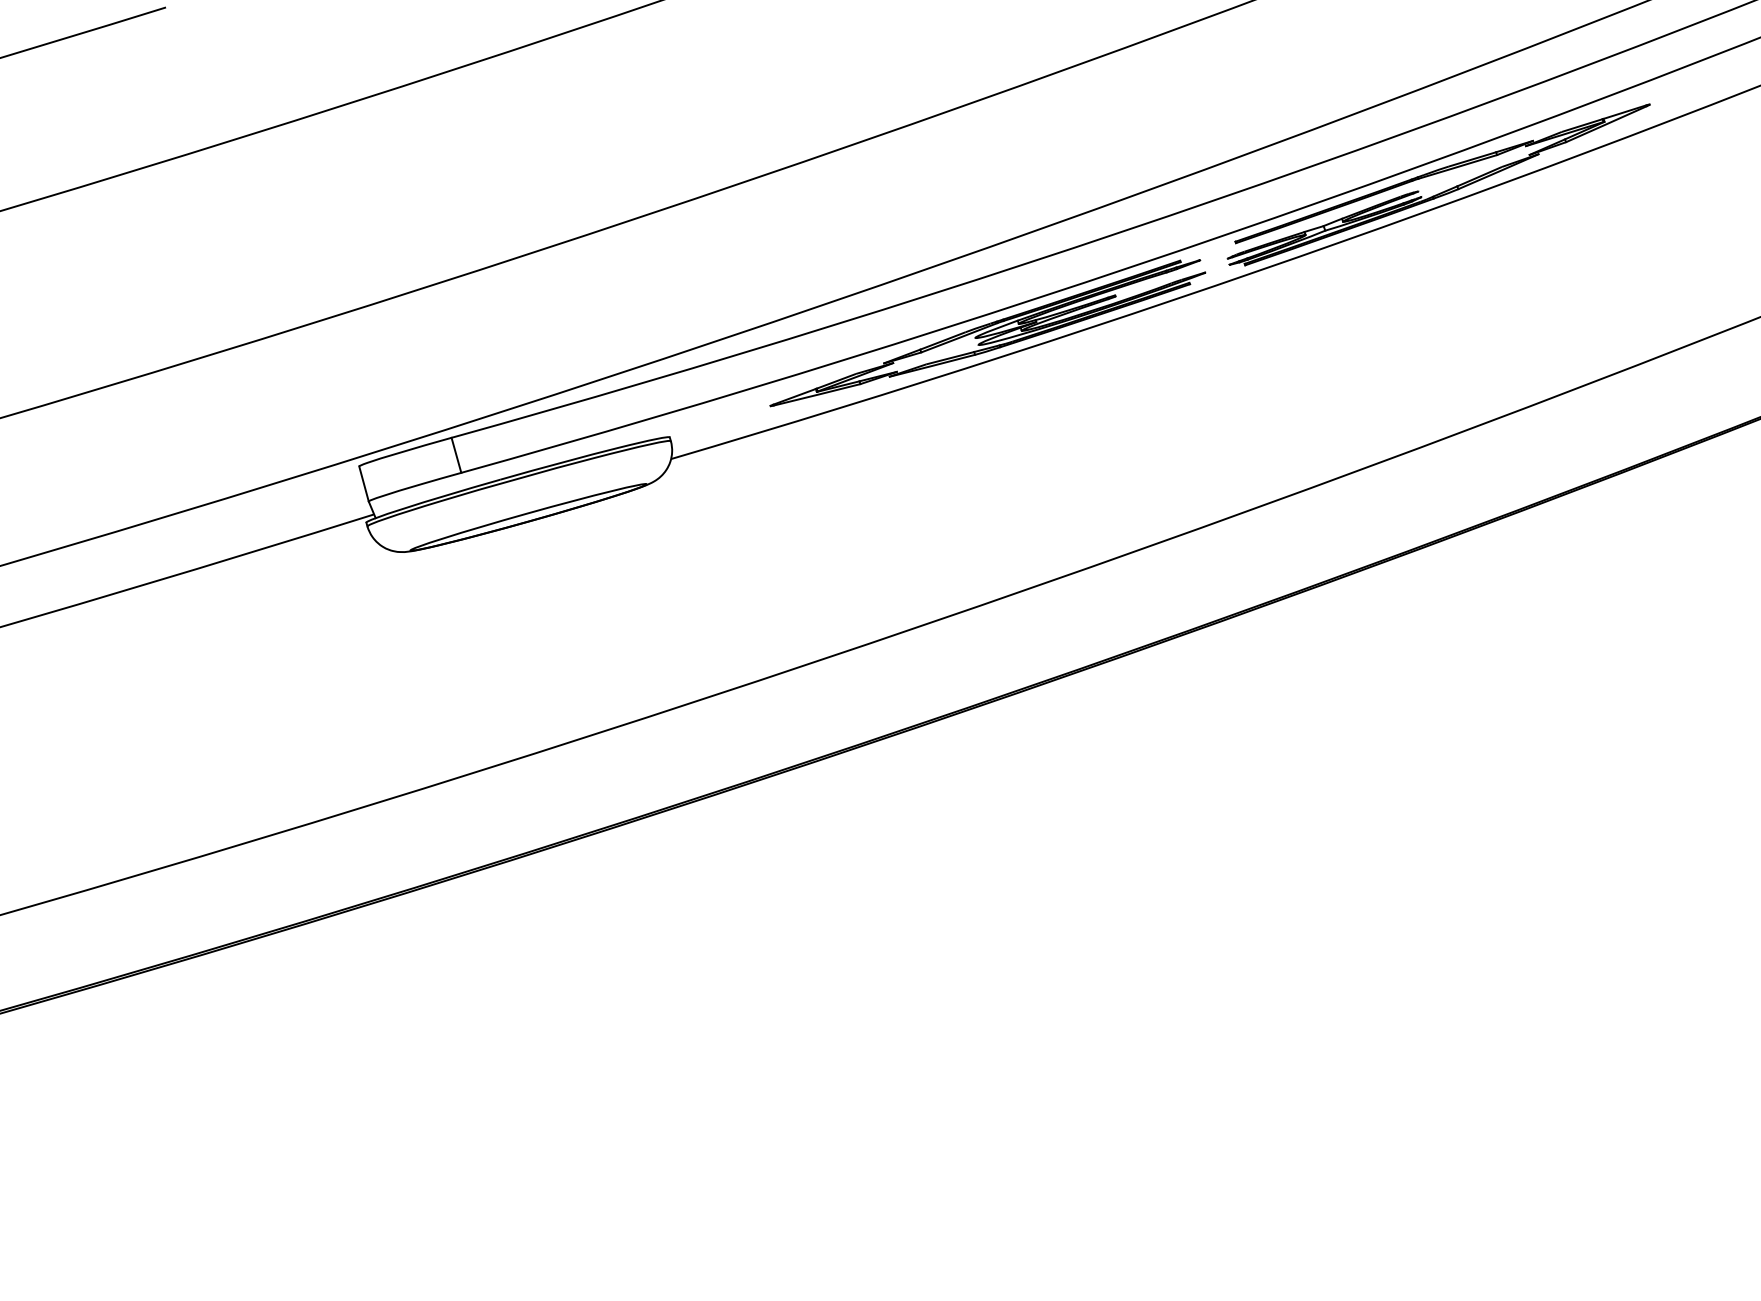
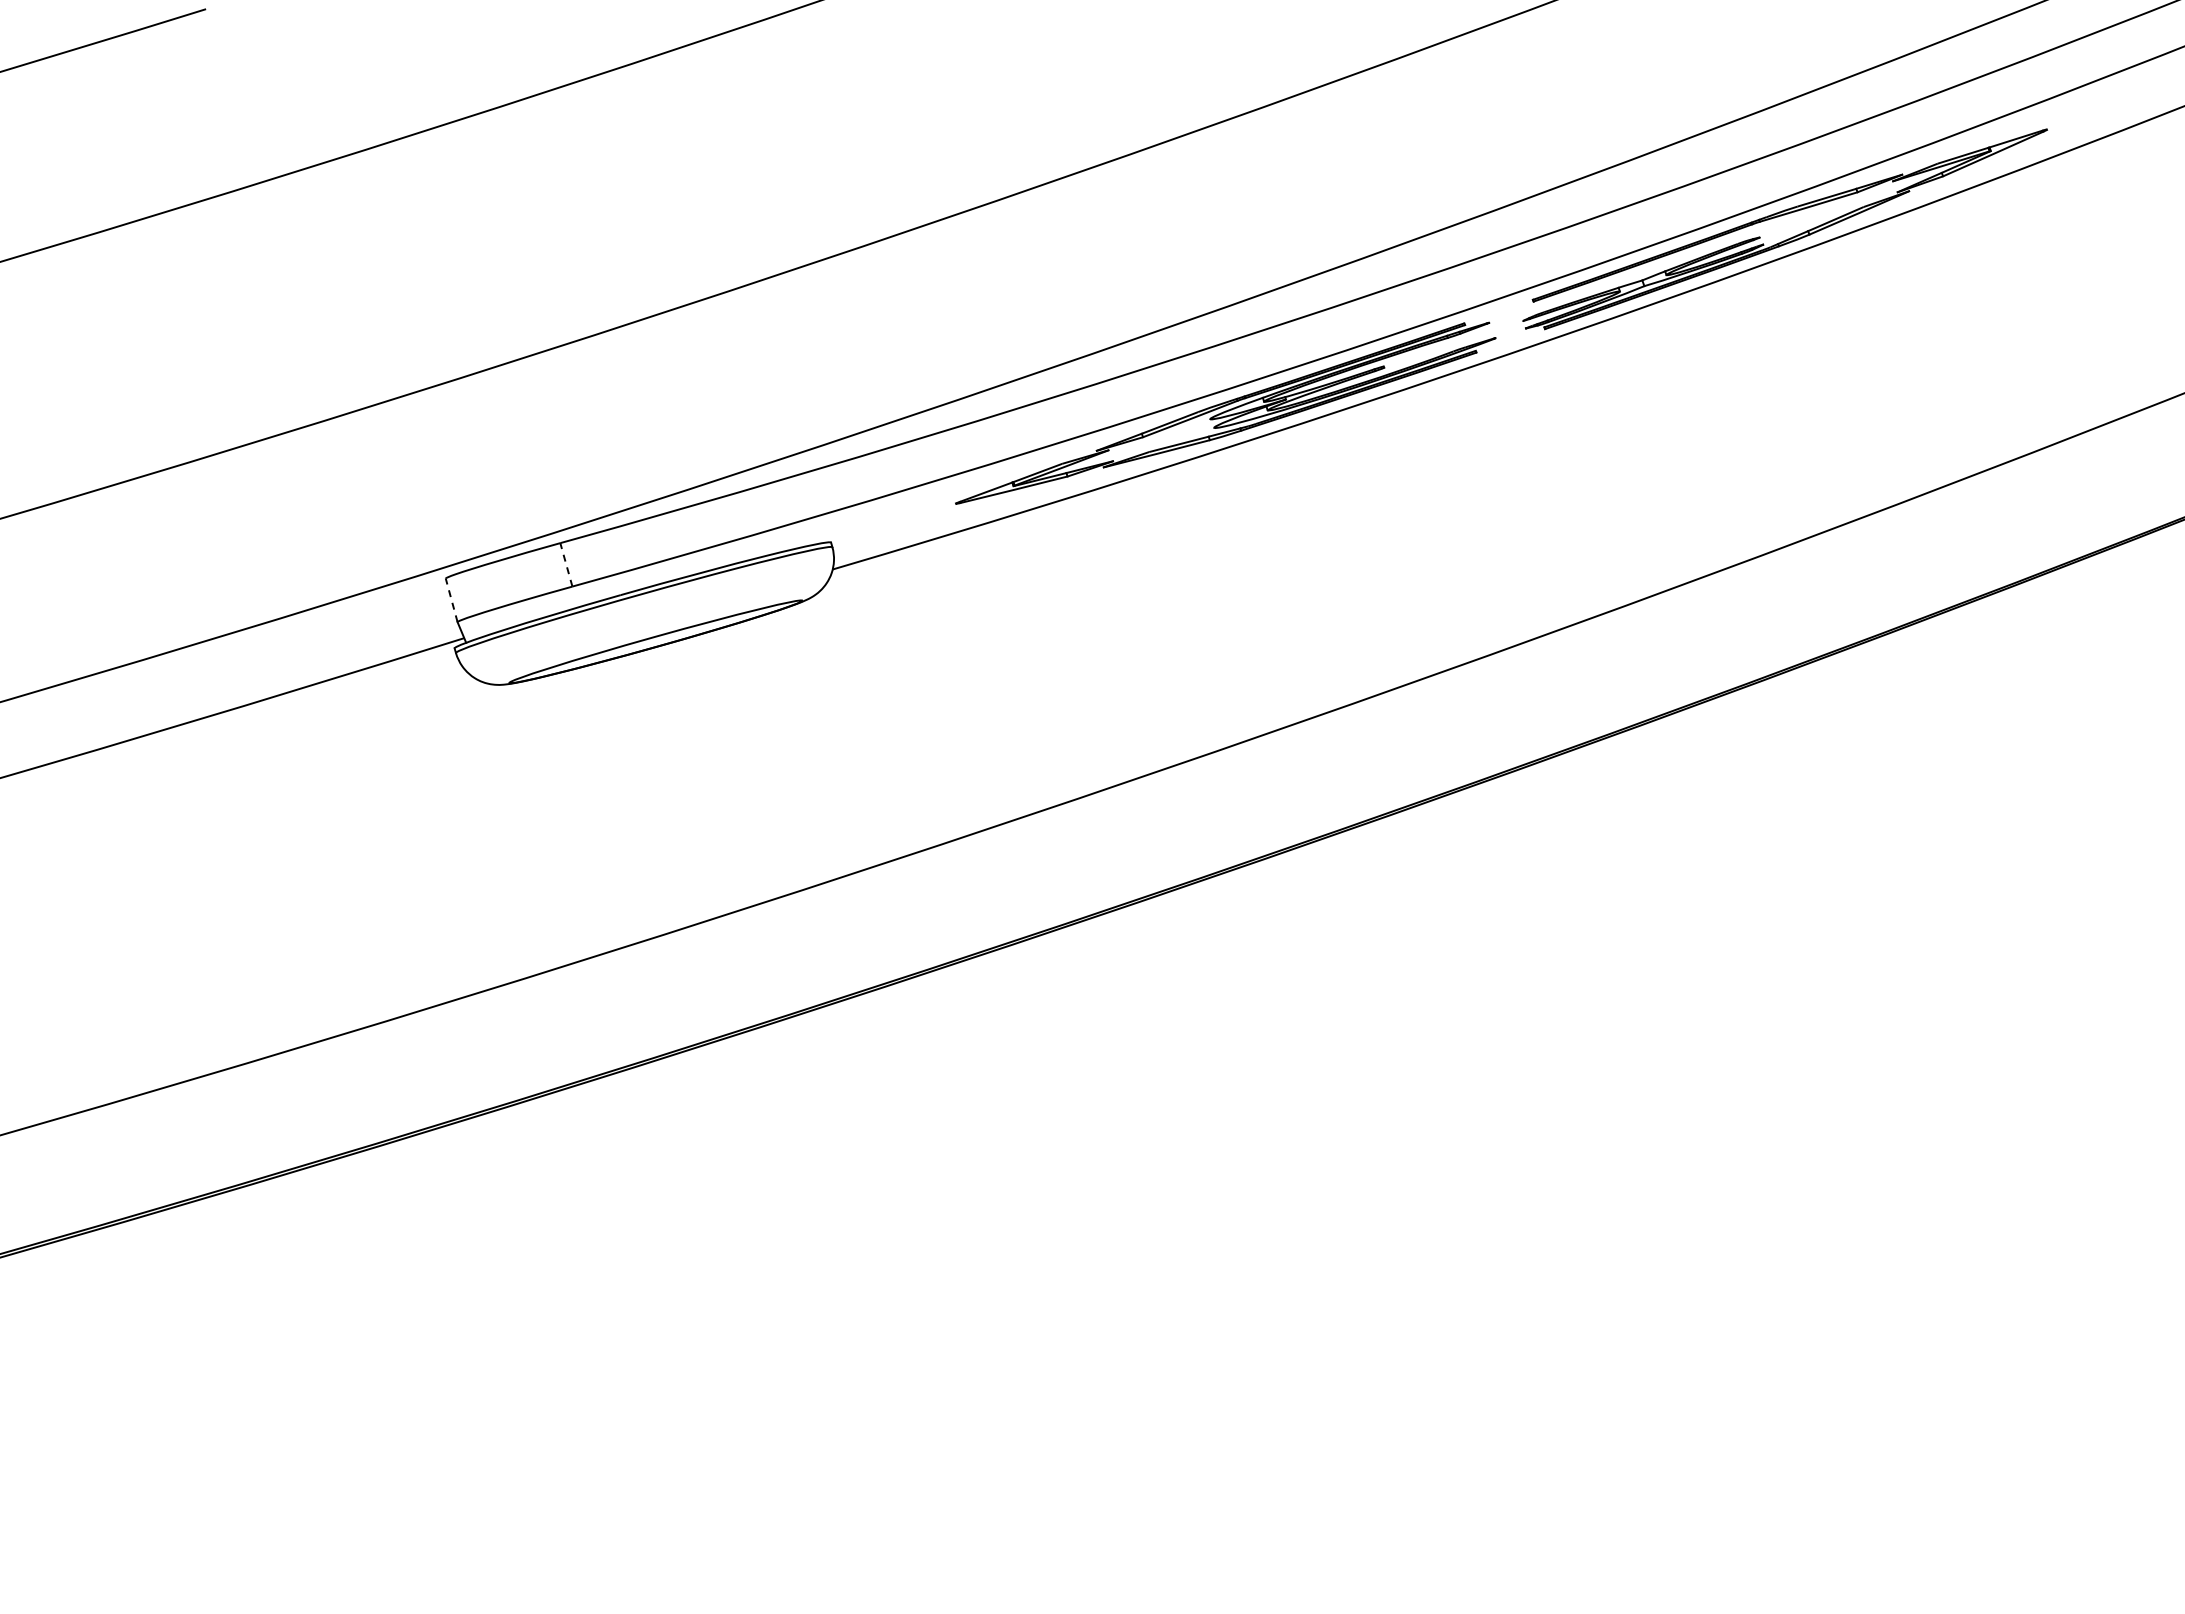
line: (456, 455) -> (566, 564), solid -> dashed
line: (363, 484) -> (451, 600), solid -> dashed

